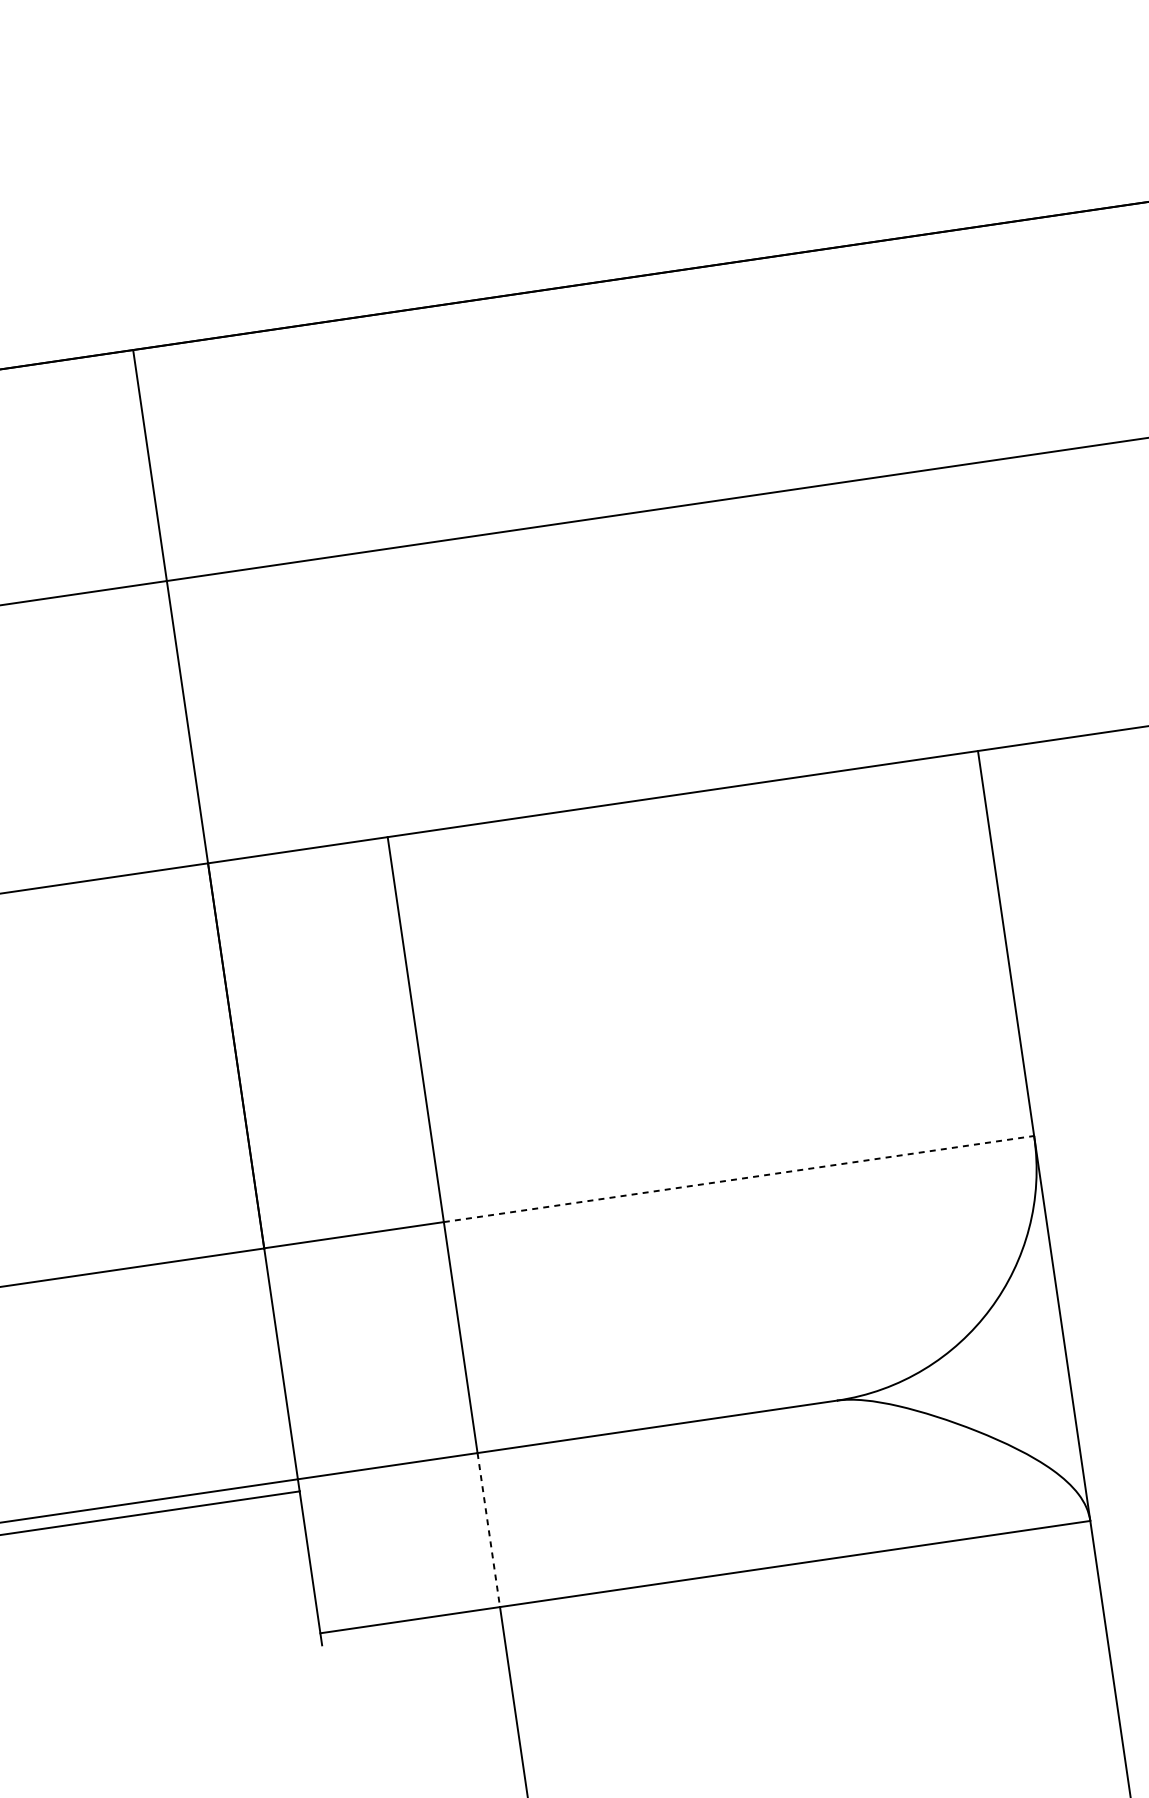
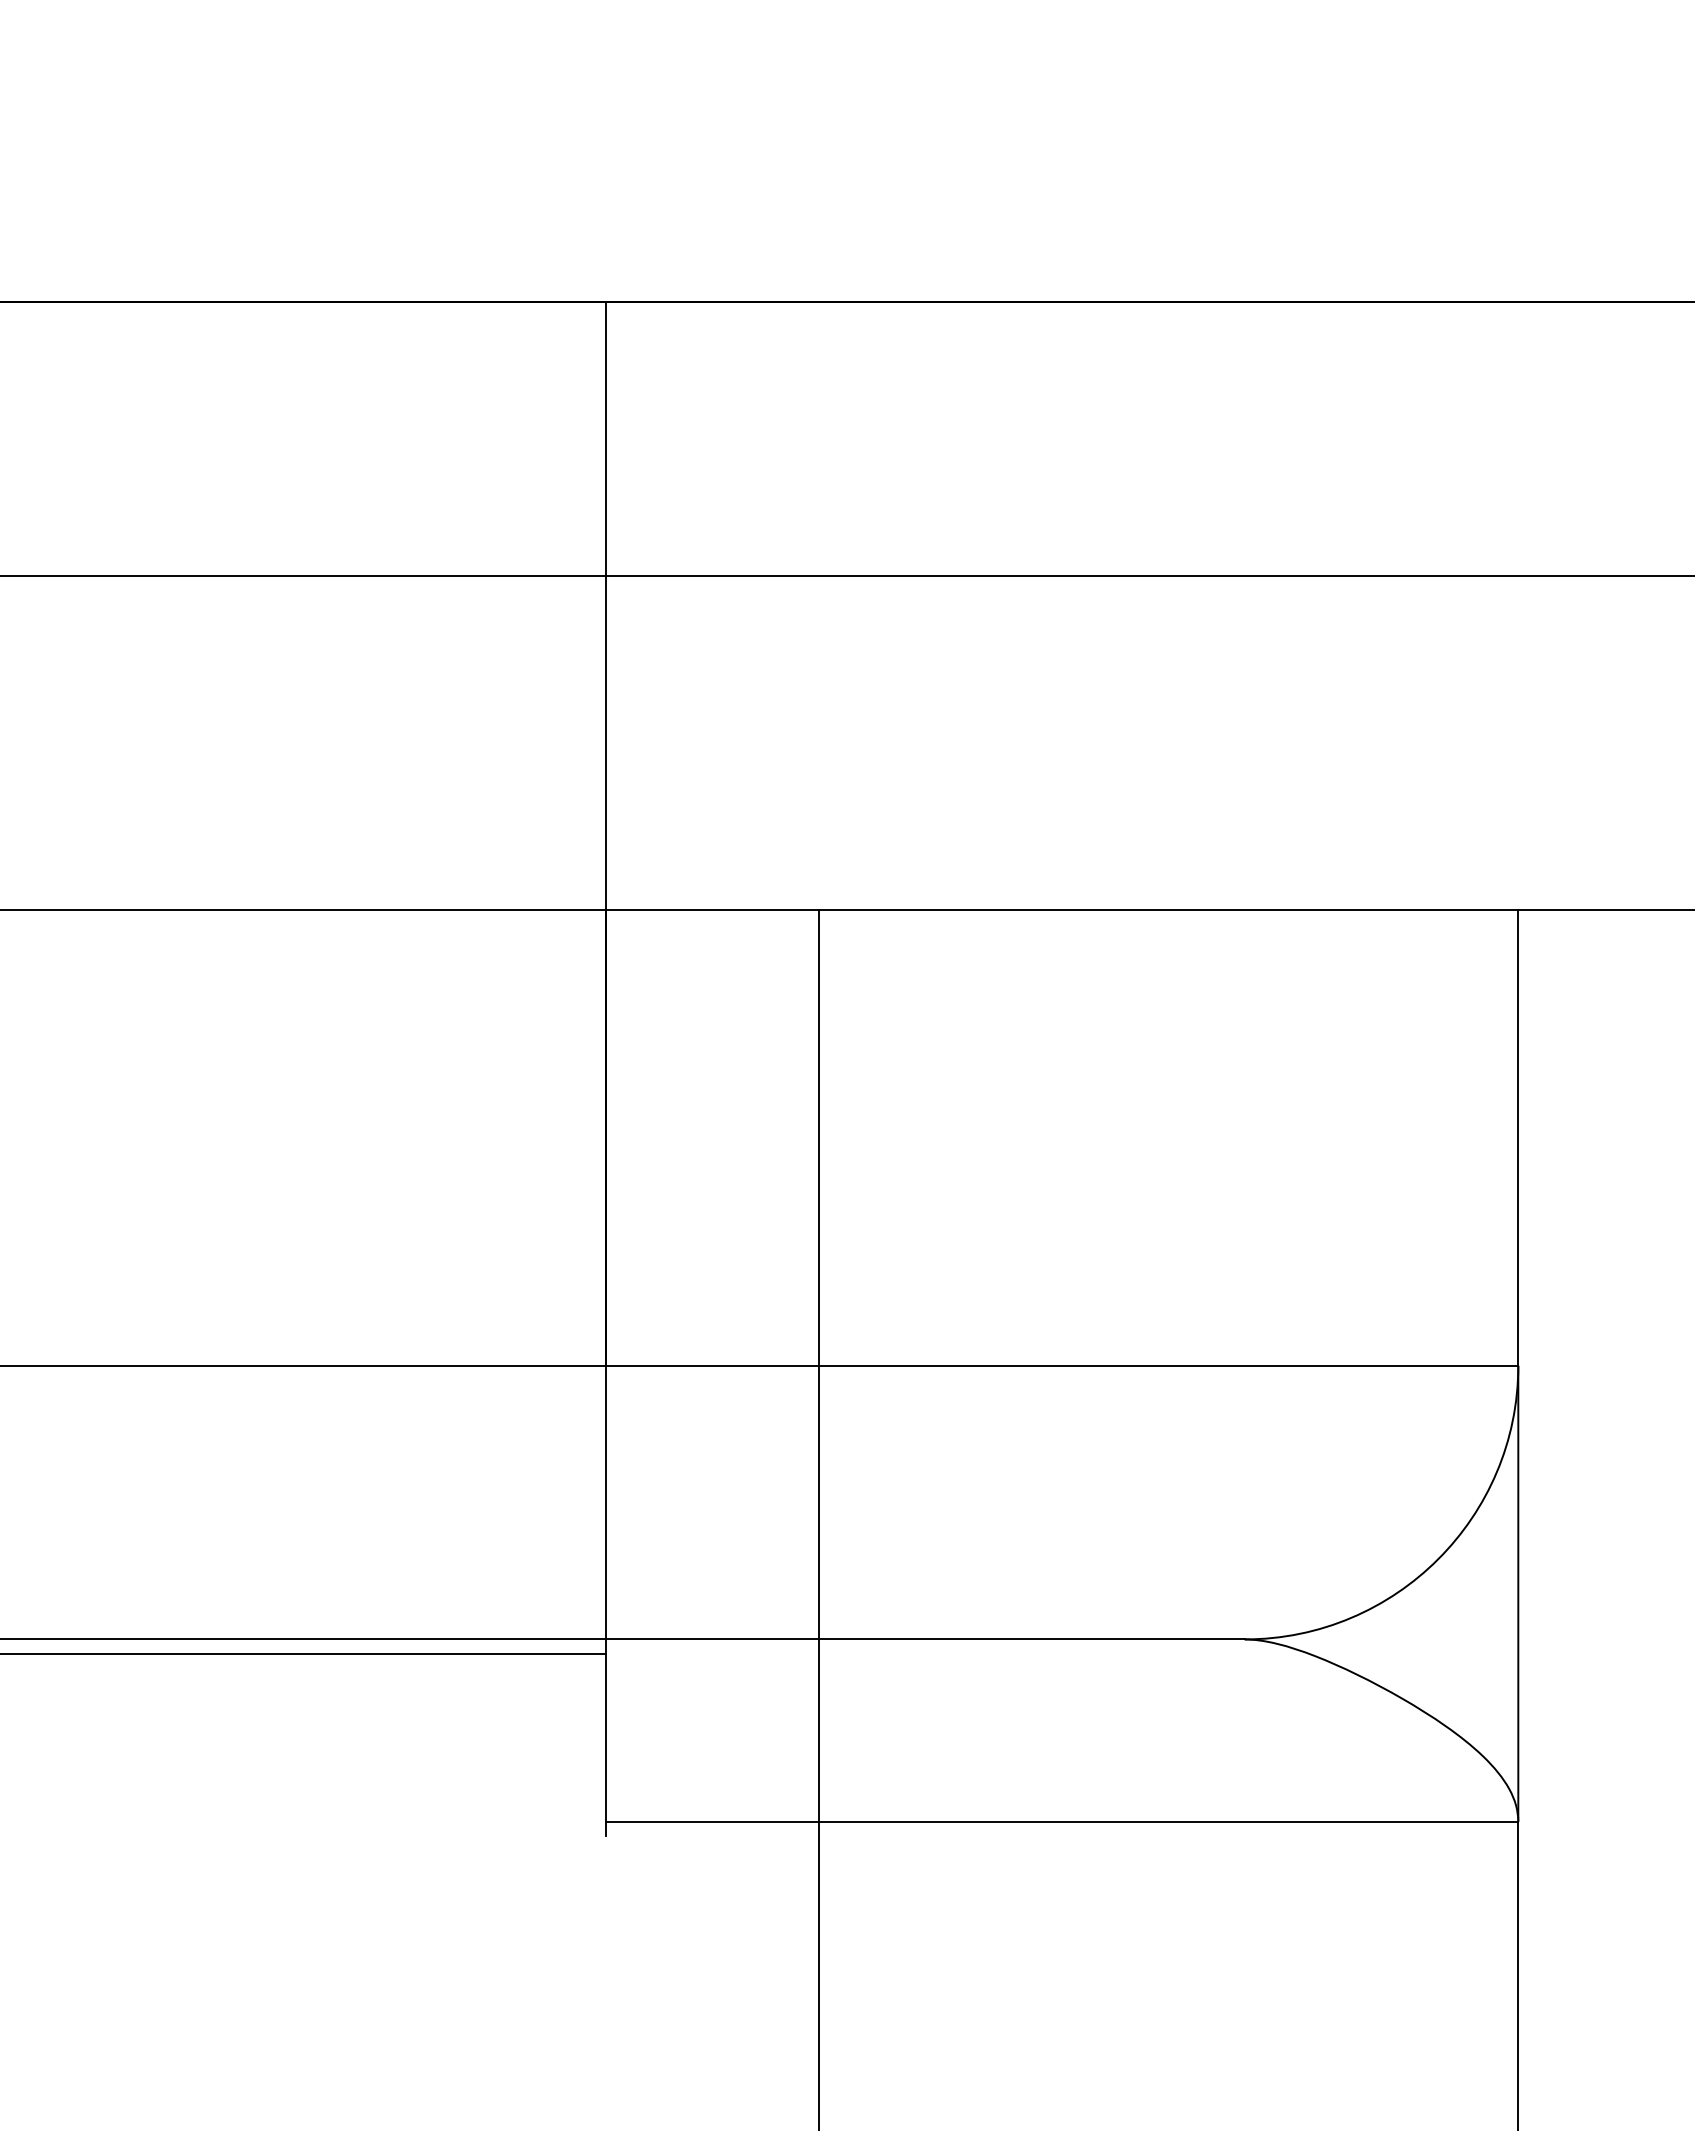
line: (738, 1178) -> (1168, 1365), dashed -> solid
line: (489, 1530) -> (819, 1731), dashed -> solid

